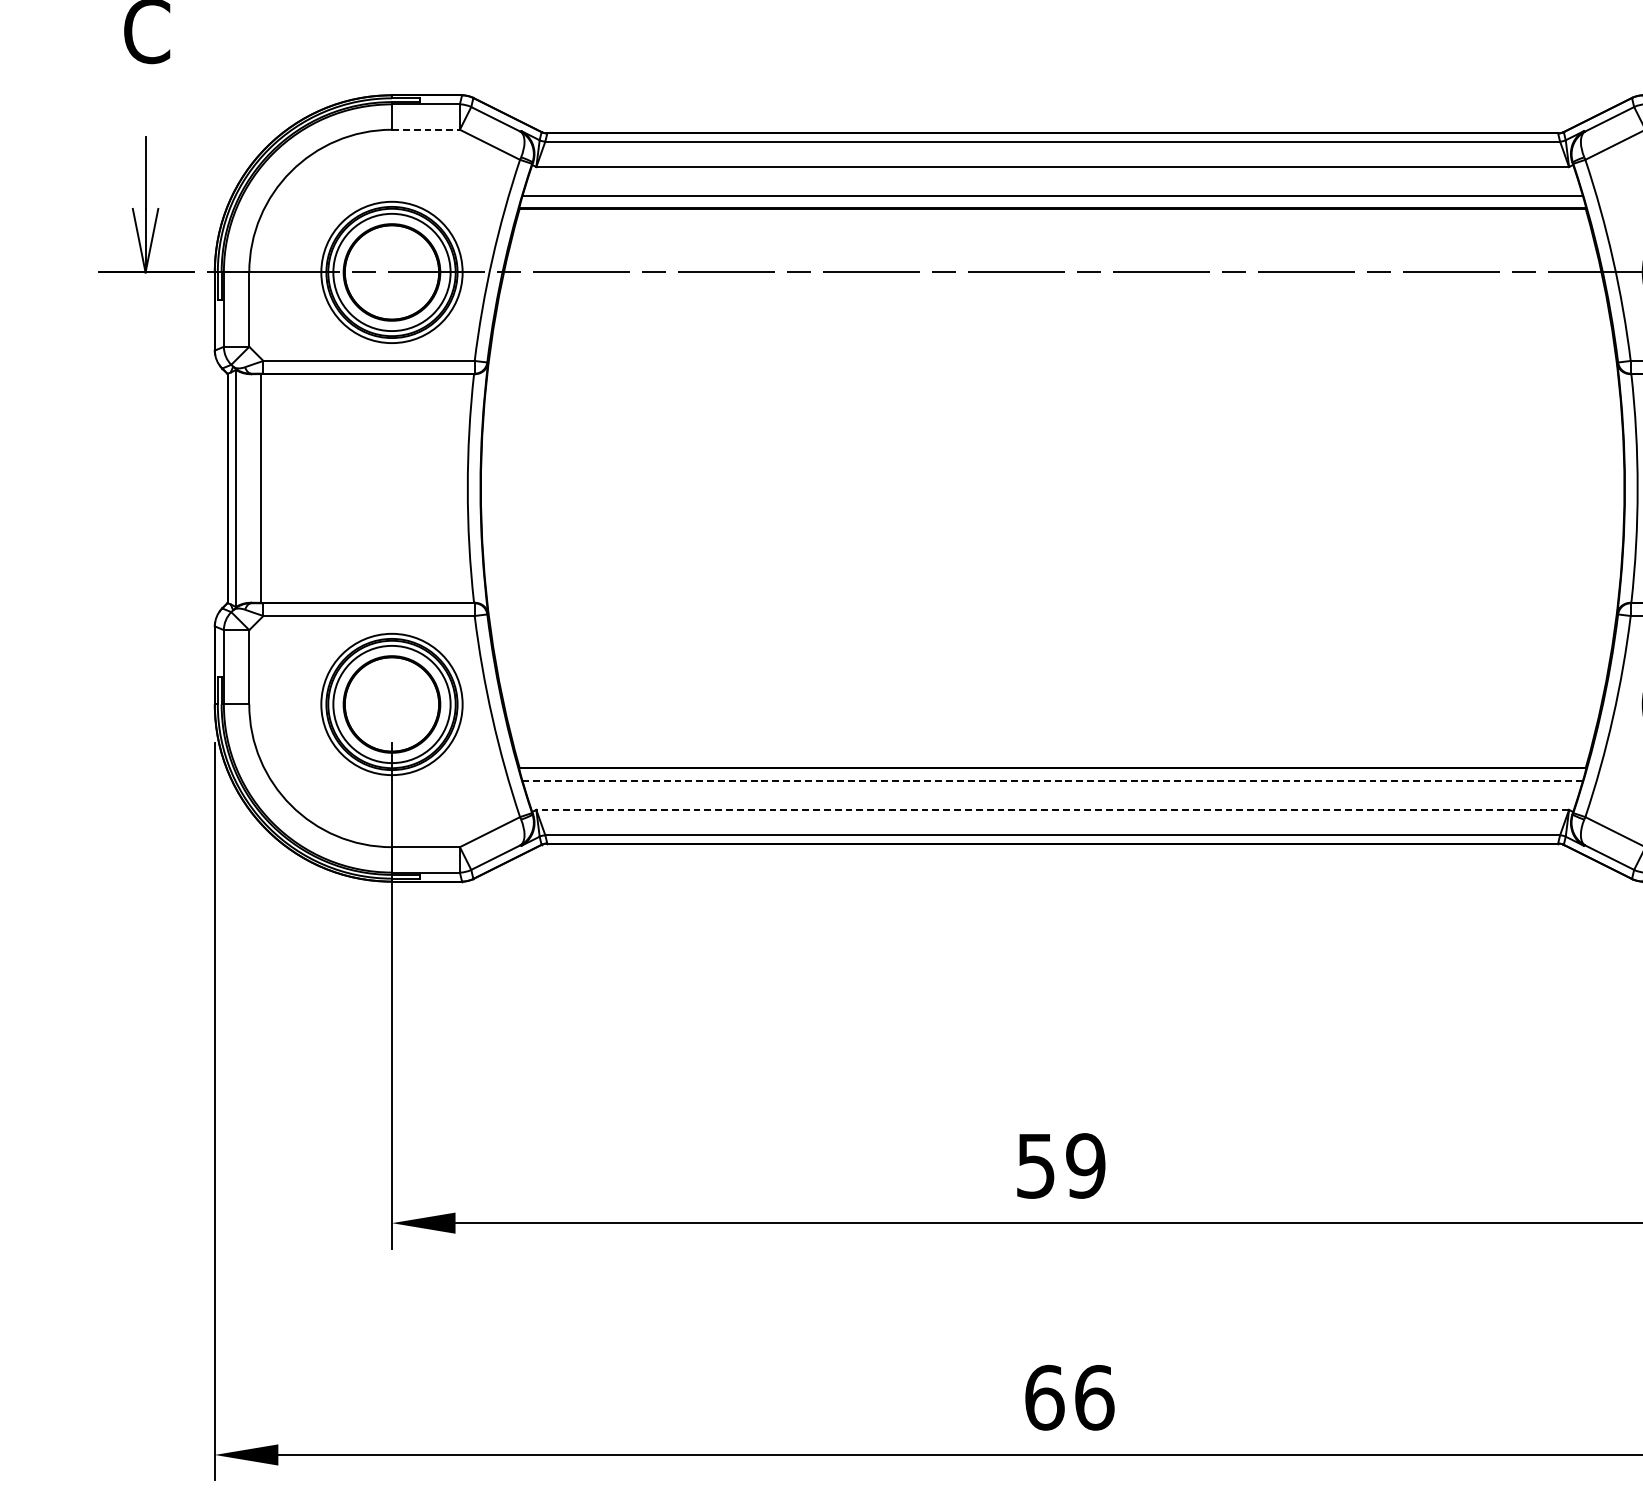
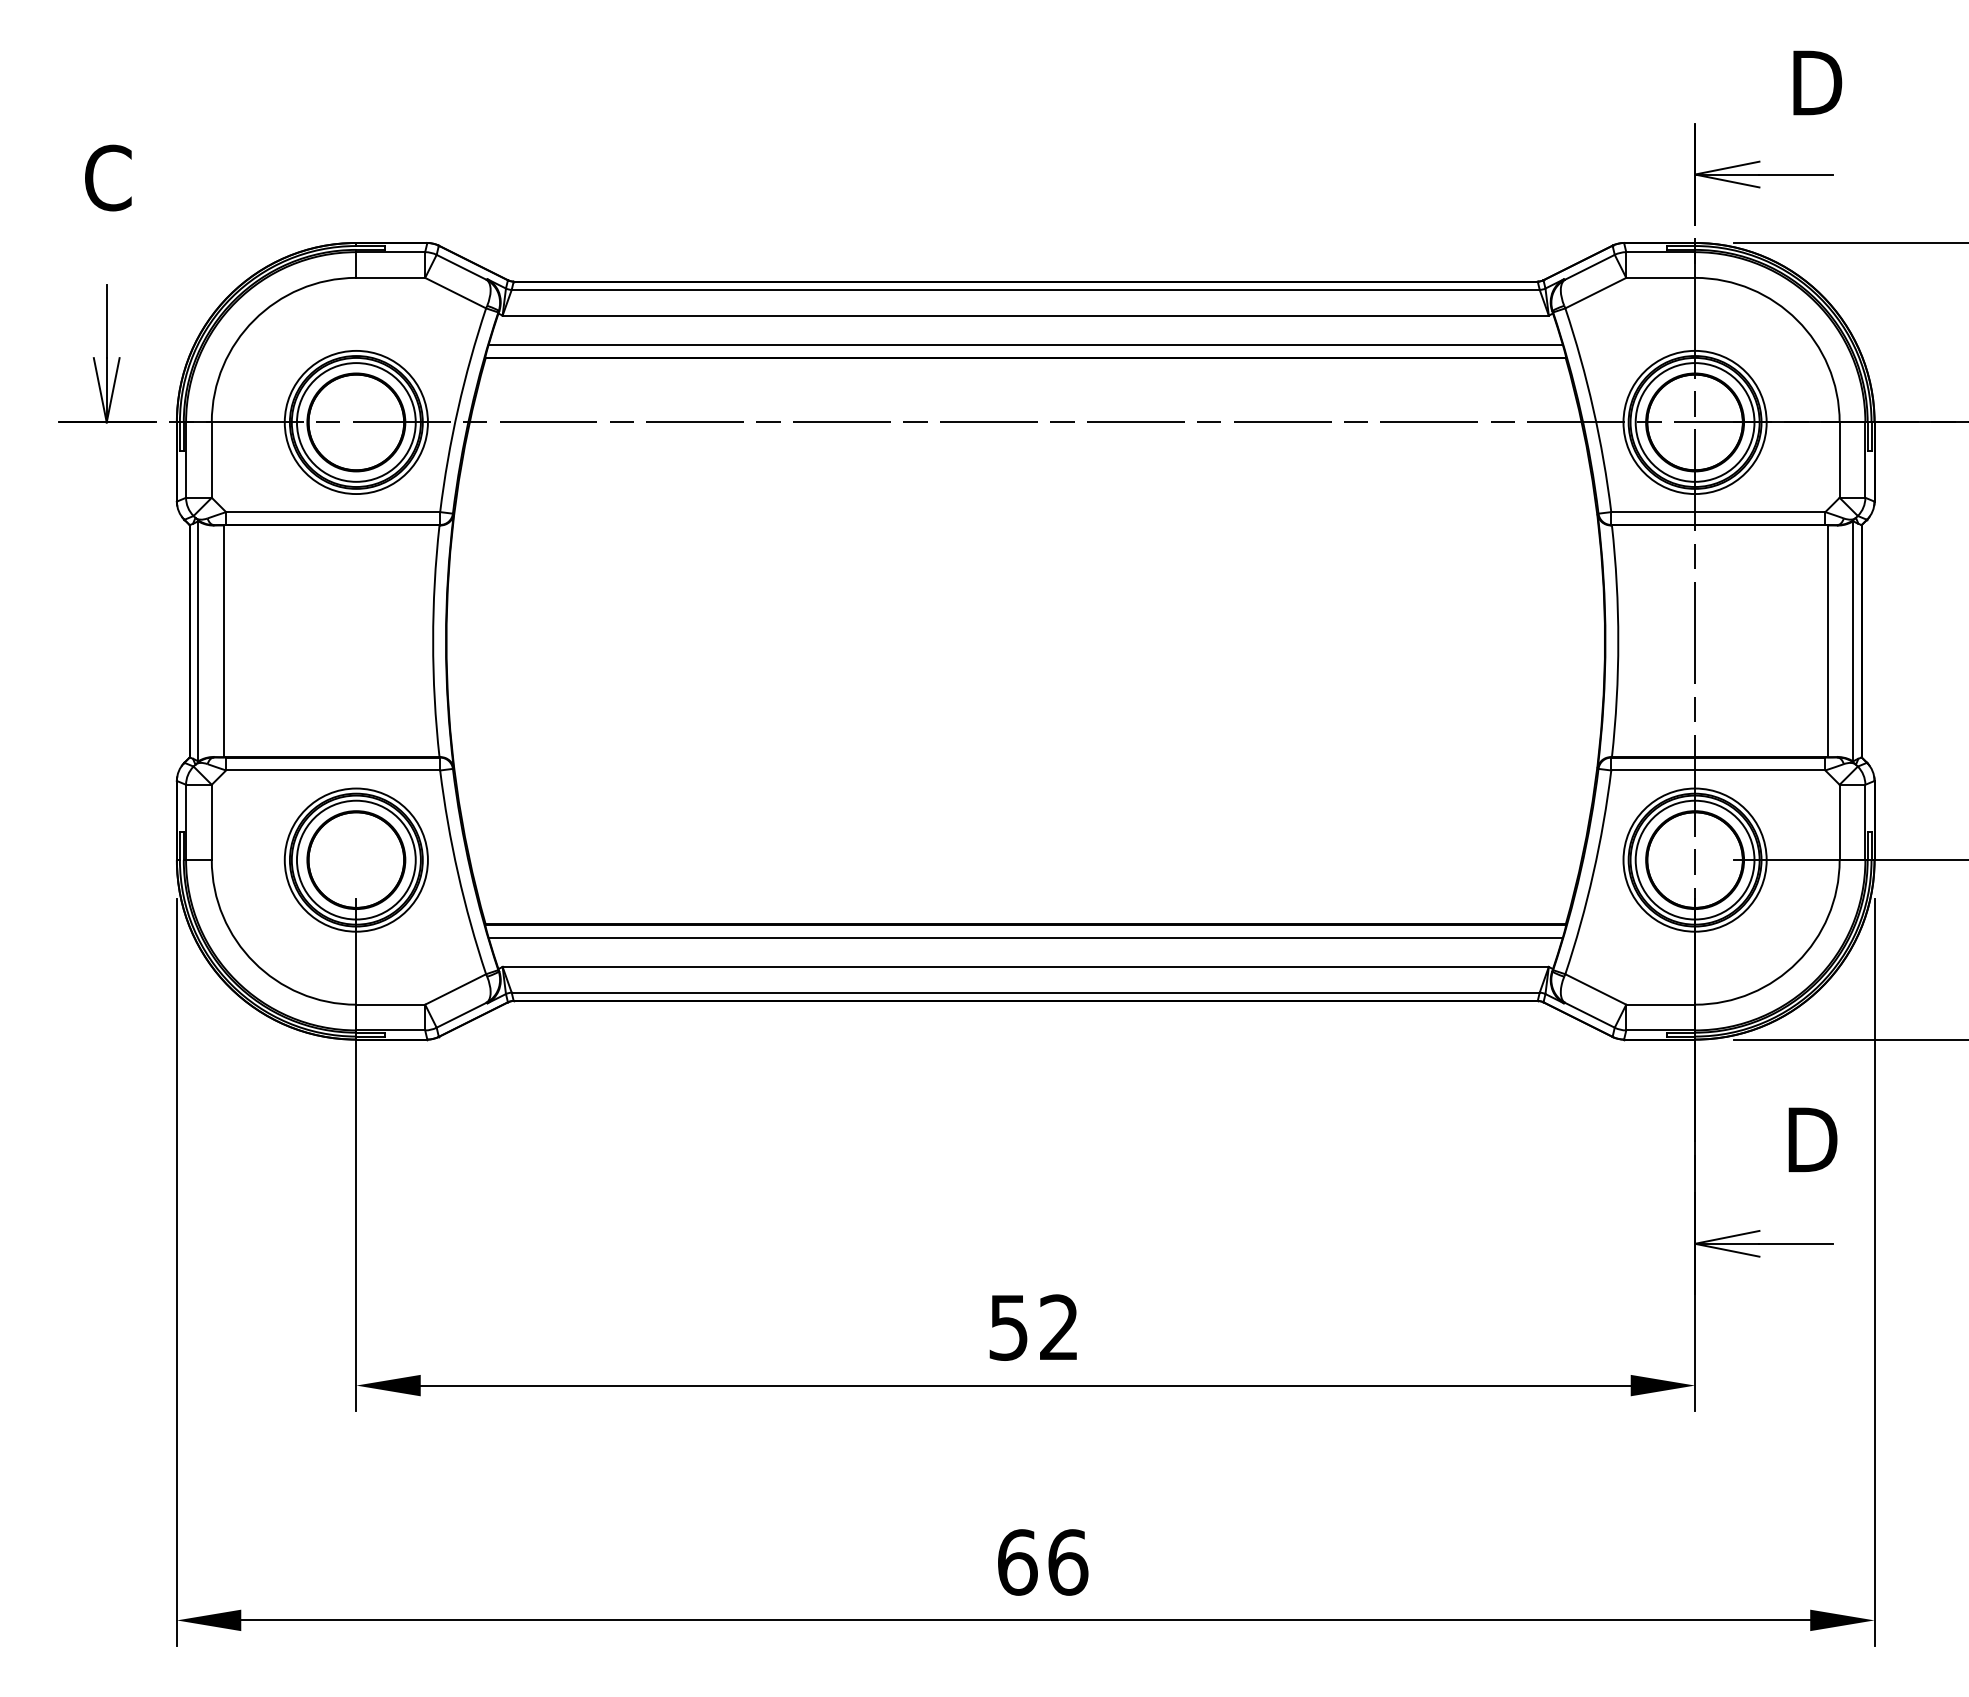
line: (426, 129) -> (391, 277), dashed -> solid
line: (1053, 780) -> (1026, 937), dashed -> solid
line: (1052, 809) -> (1025, 966), dashed -> solid
text: (1086, 1165) -> (1059, 1327), 59 -> 52

